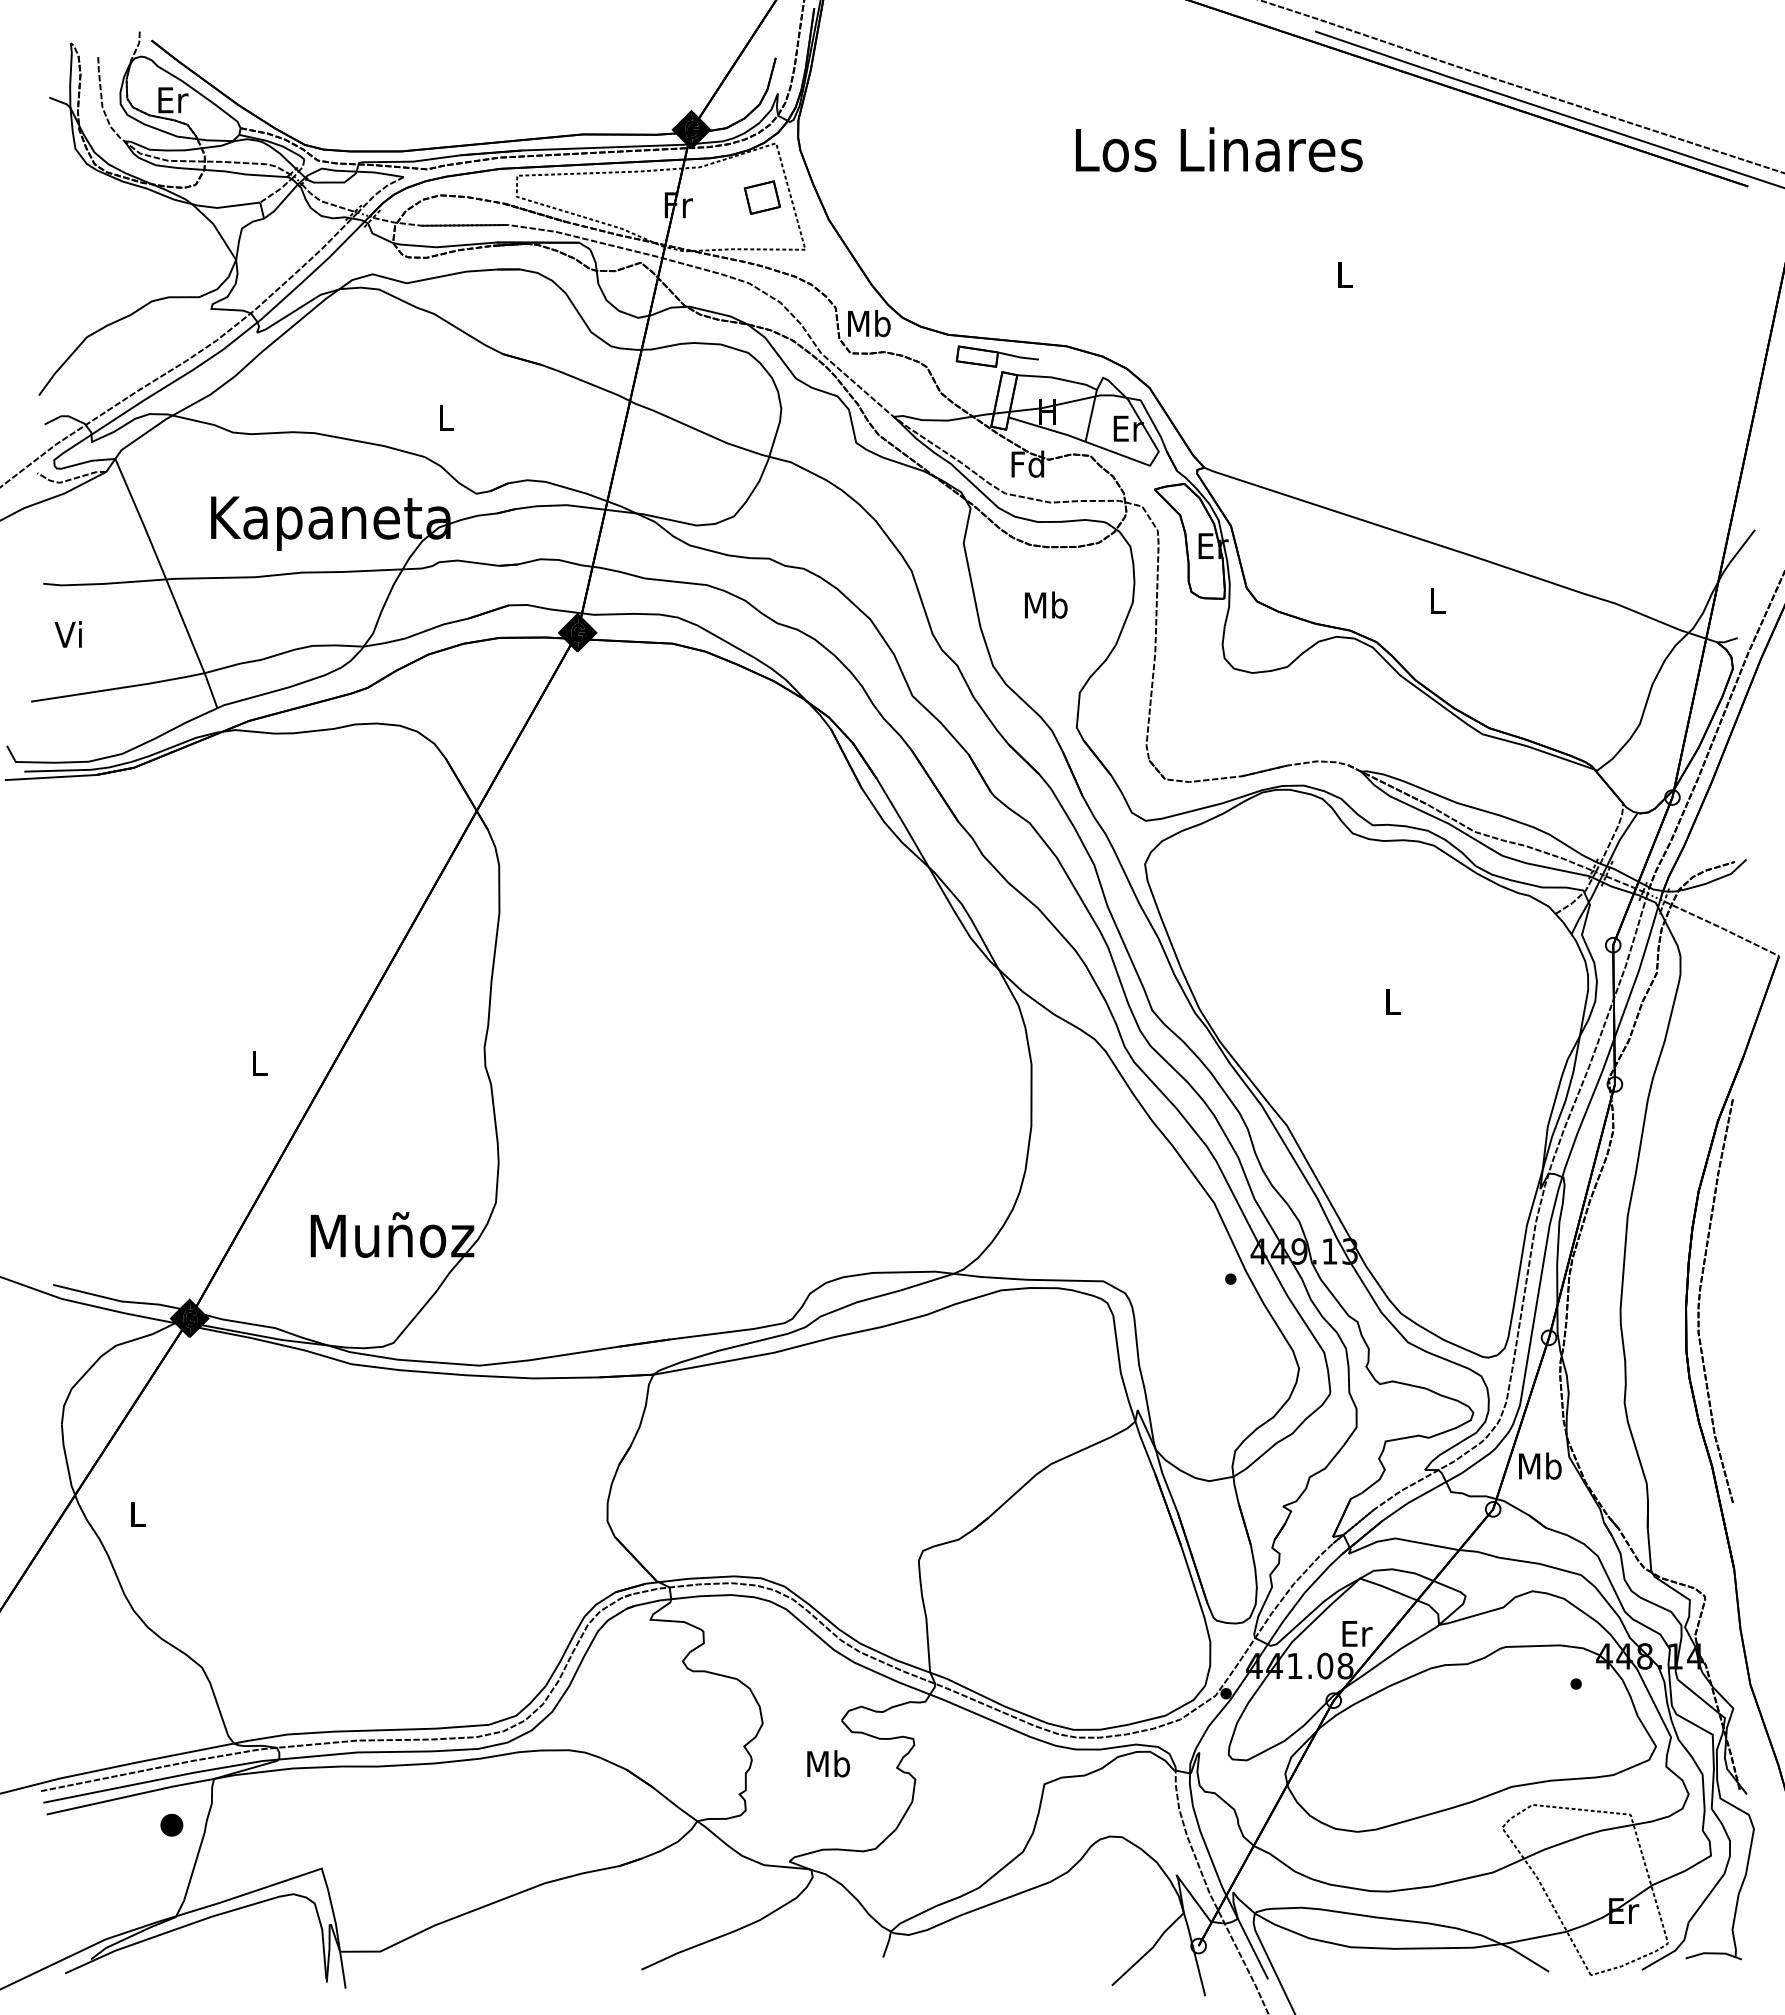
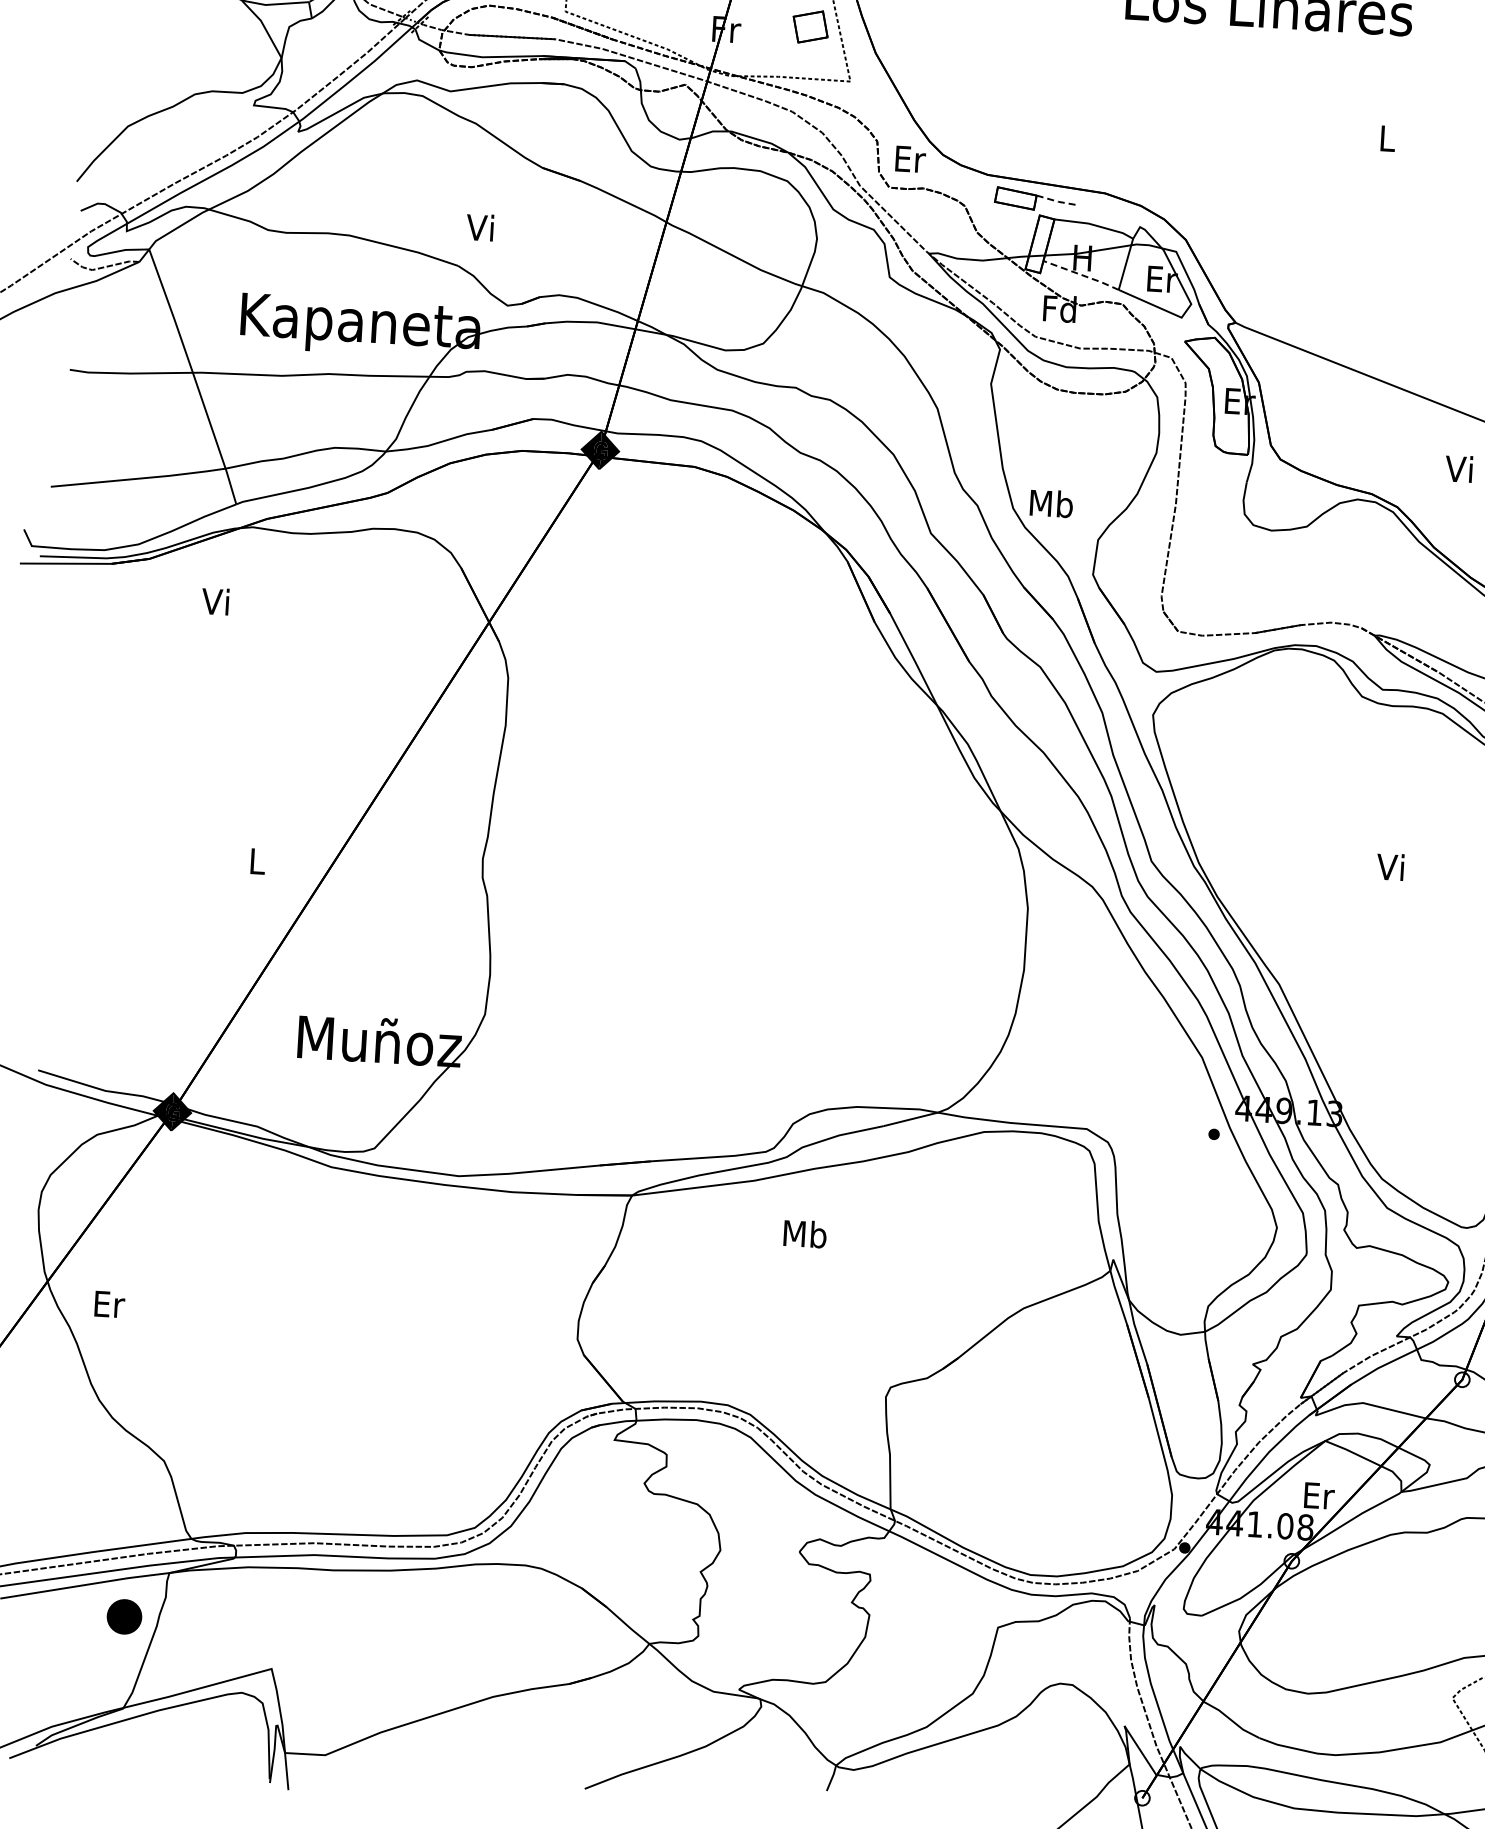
text: (869, 323) -> (910, 159), Mb -> Er
line: (1019, 357) -> (1057, 201), solid -> dashed
text: (443, 416) -> (479, 226), L -> Vi
line: (1047, 429) -> (1081, 275), solid -> dashed
text: (1435, 599) -> (1458, 468), L -> Vi
text: (1046, 604) -> (1051, 503), moved
text: (67, 634) -> (214, 601), moved
text: (1390, 1001) -> (1389, 866), L -> Vi
text: (138, 1514) -> (109, 1304), L -> Er
text: (828, 1763) -> (805, 1233), moved
part: (171, 1824) -> (124, 1615), size x1.6

